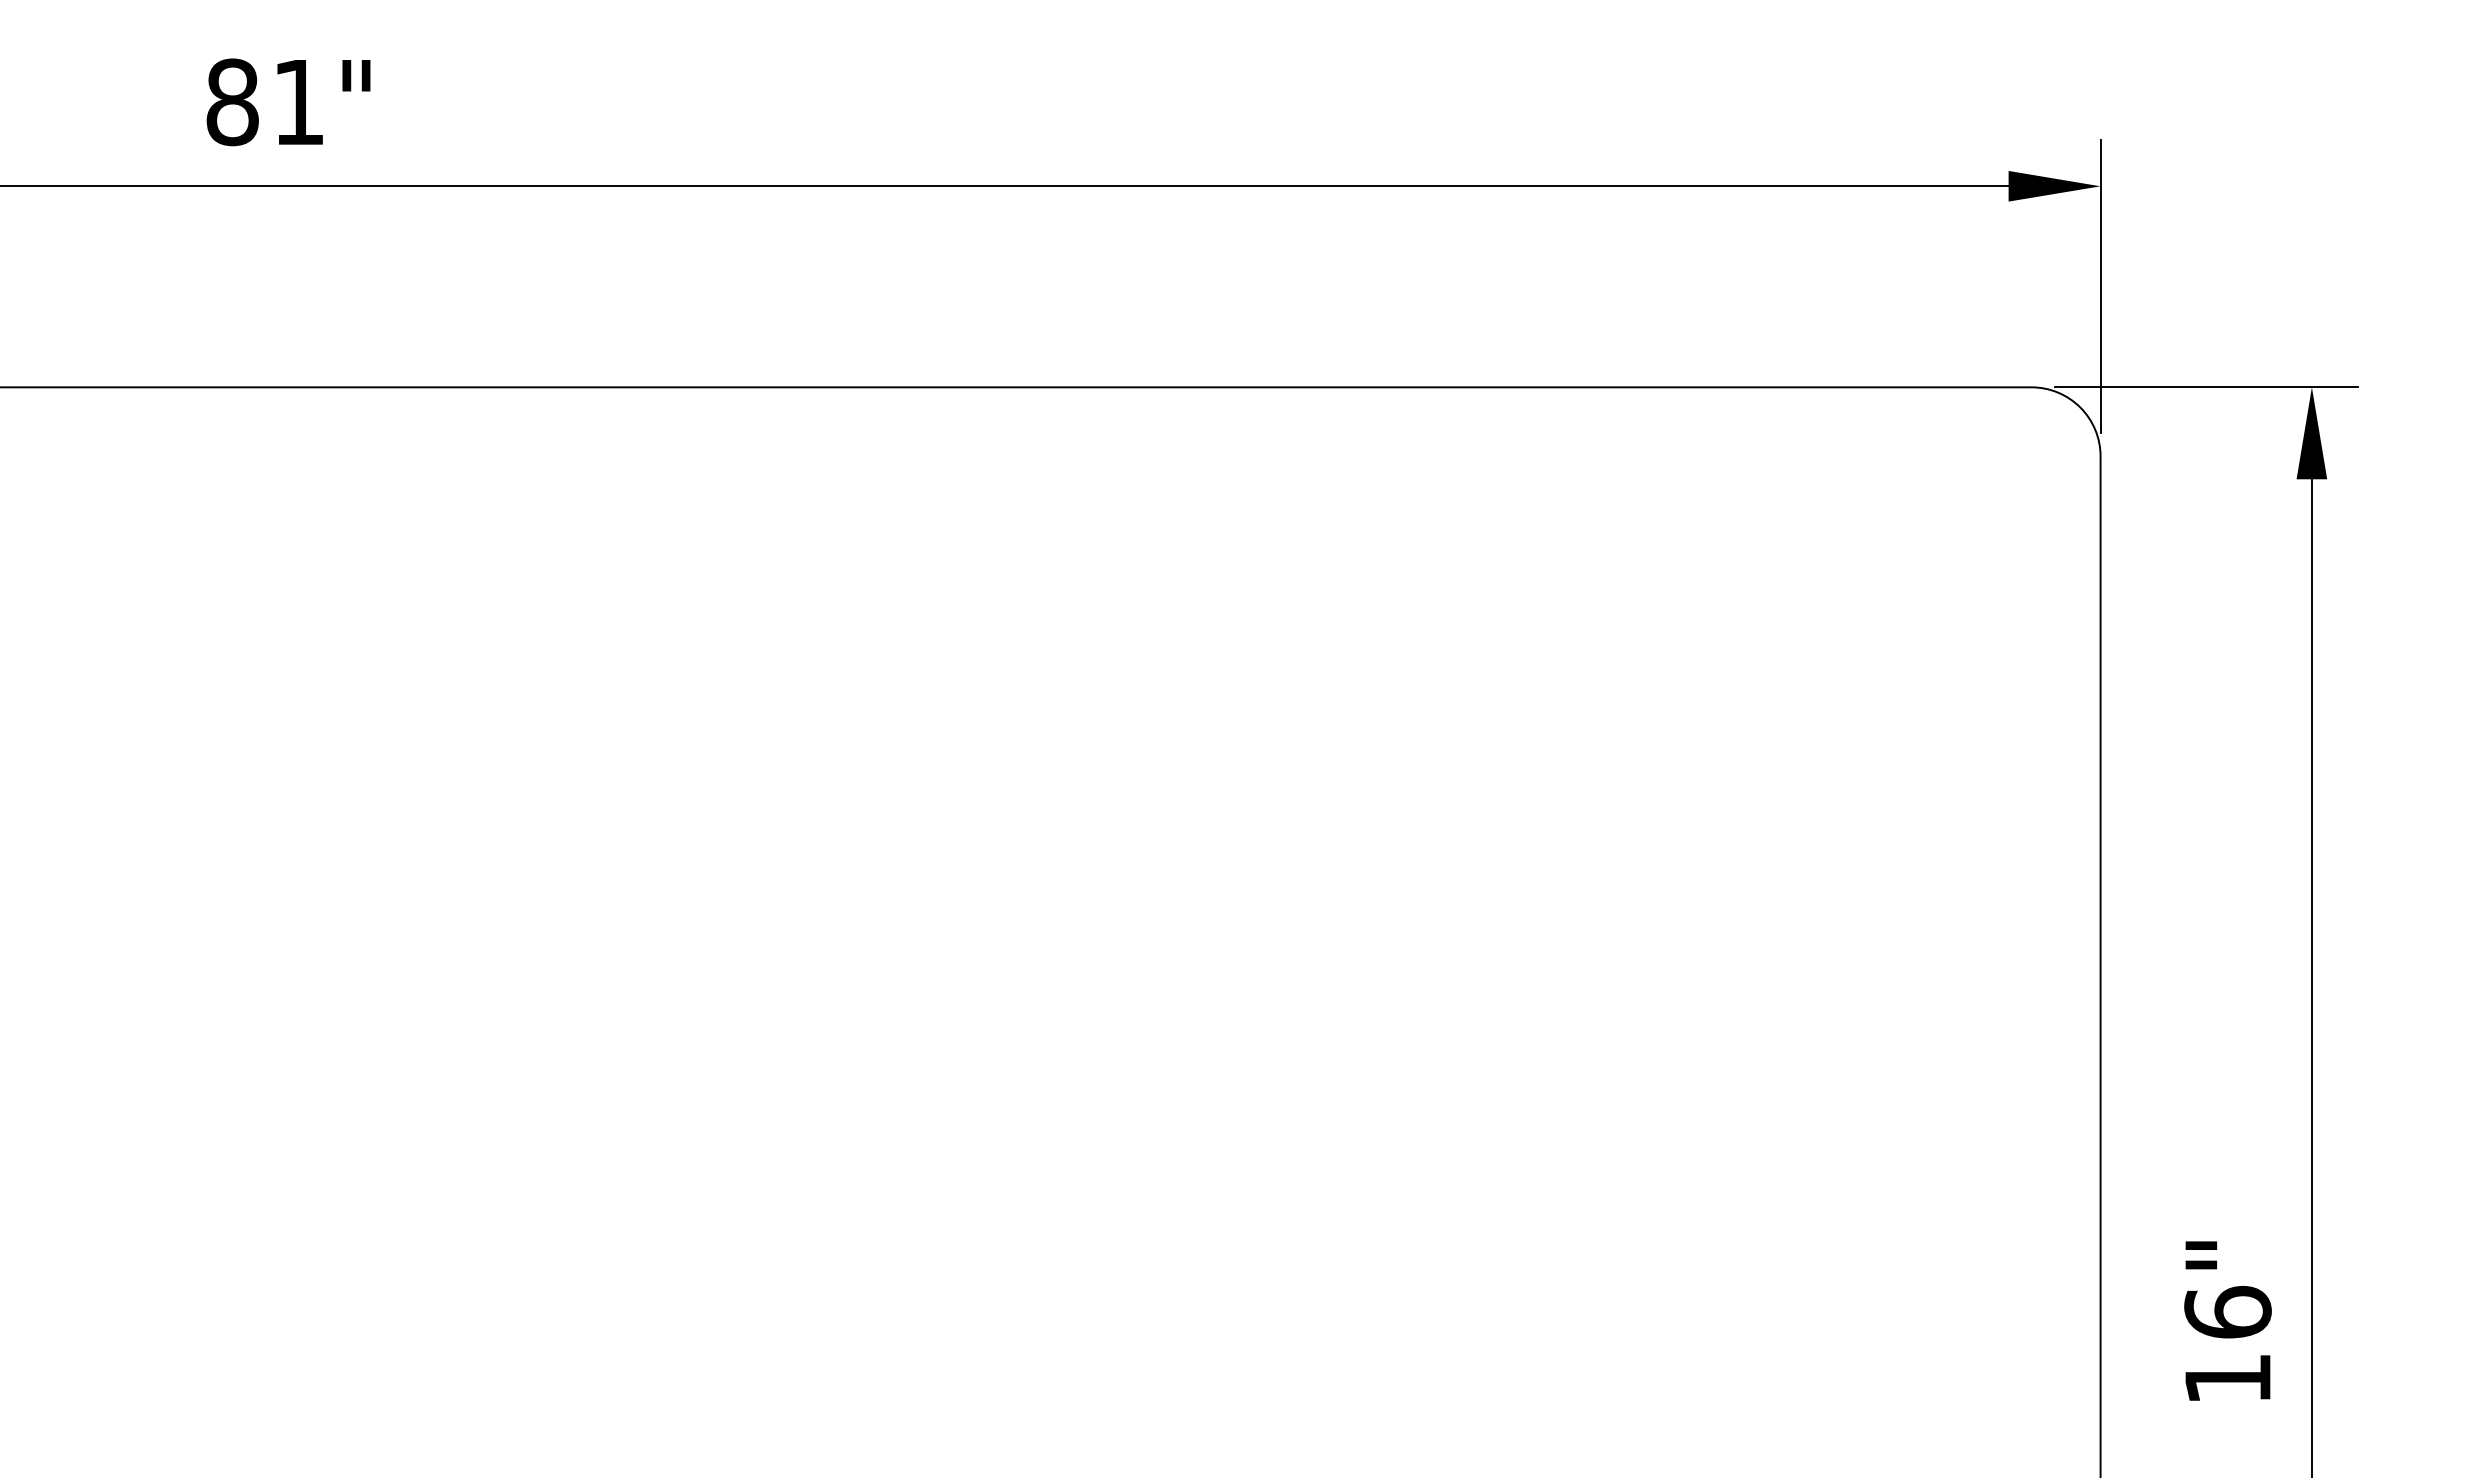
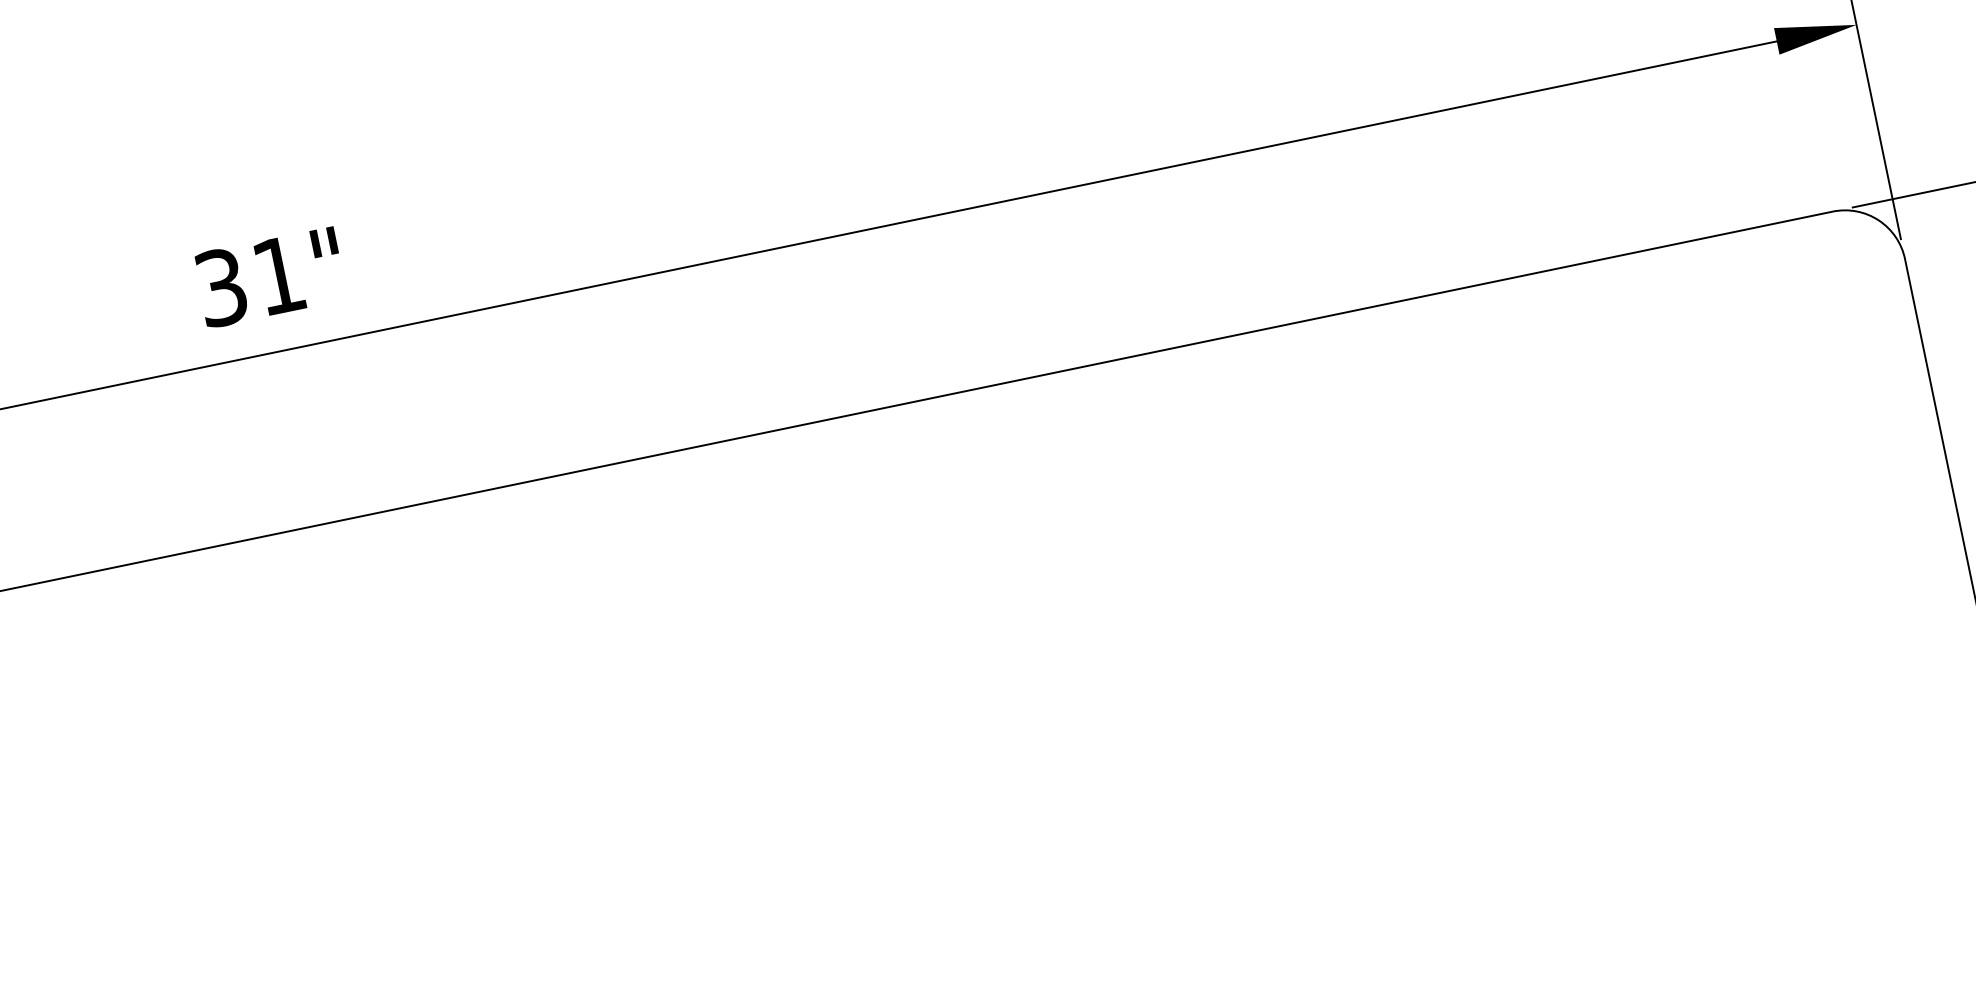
text: (232, 102) -> (221, 287), 81" -> 31"

